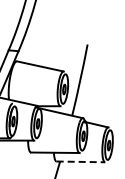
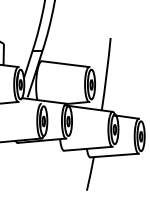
line: (81, 161) -> (115, 155), dashed -> solid

